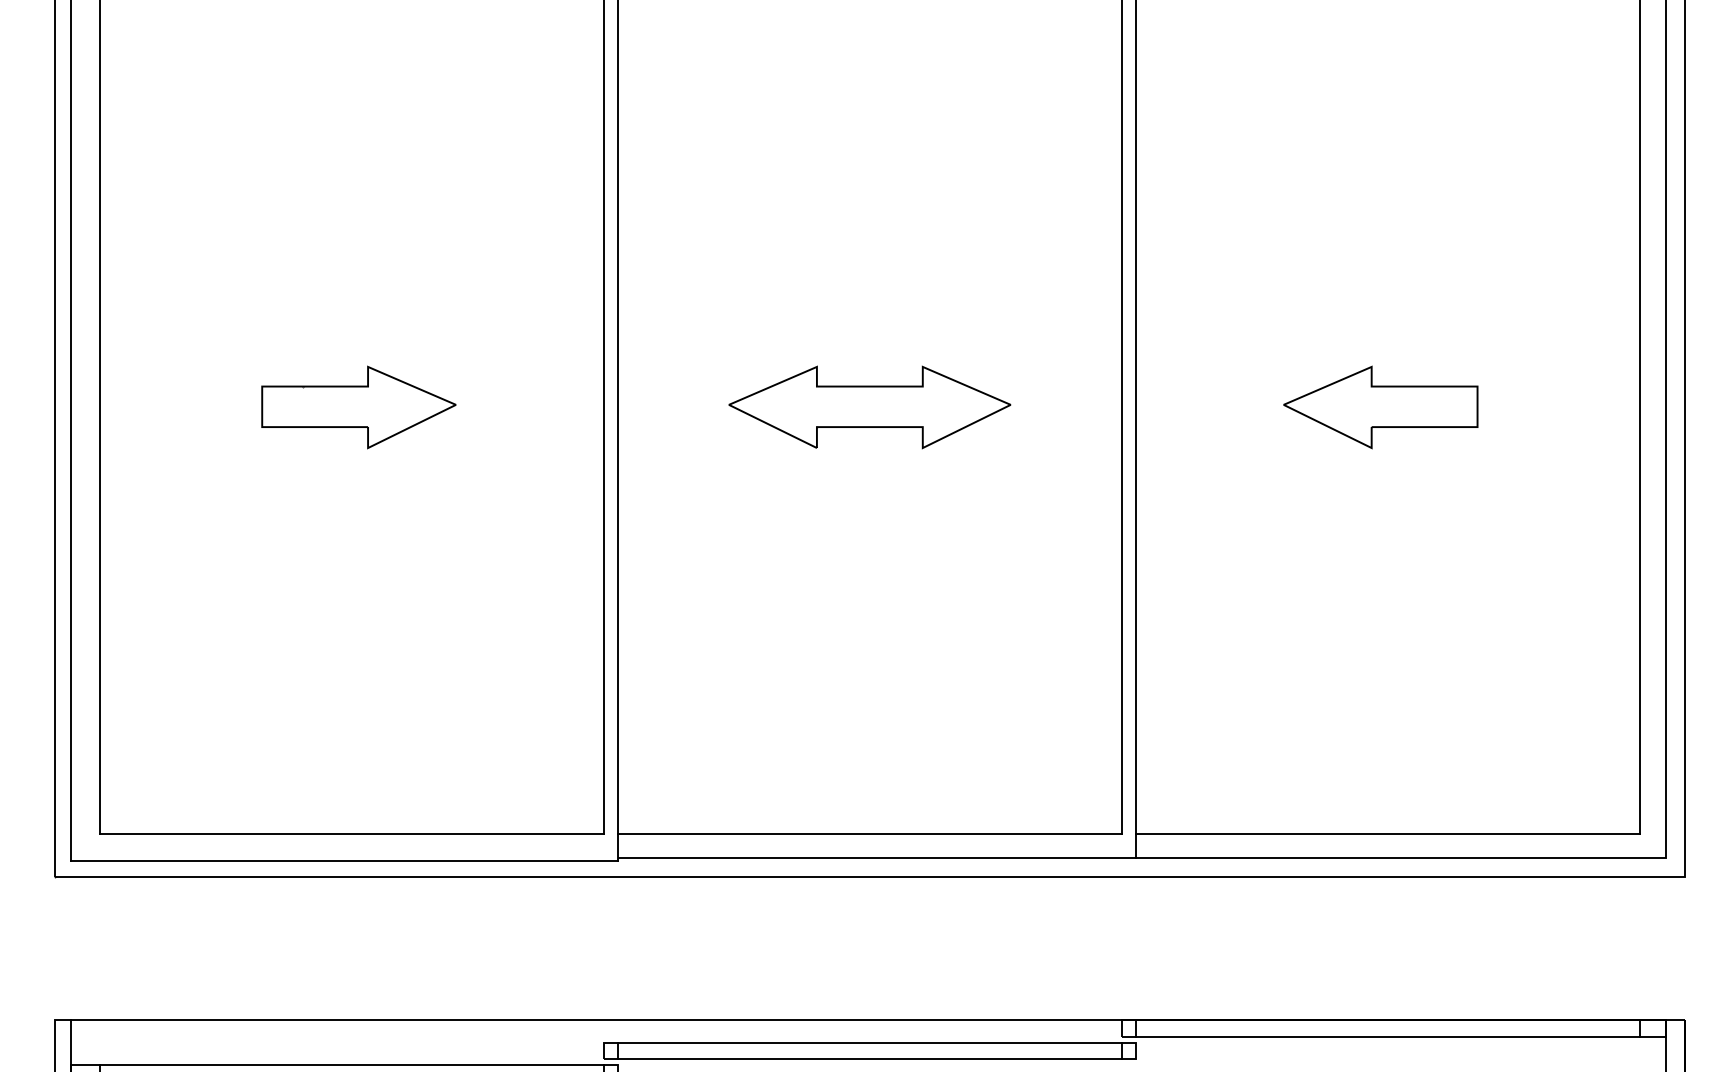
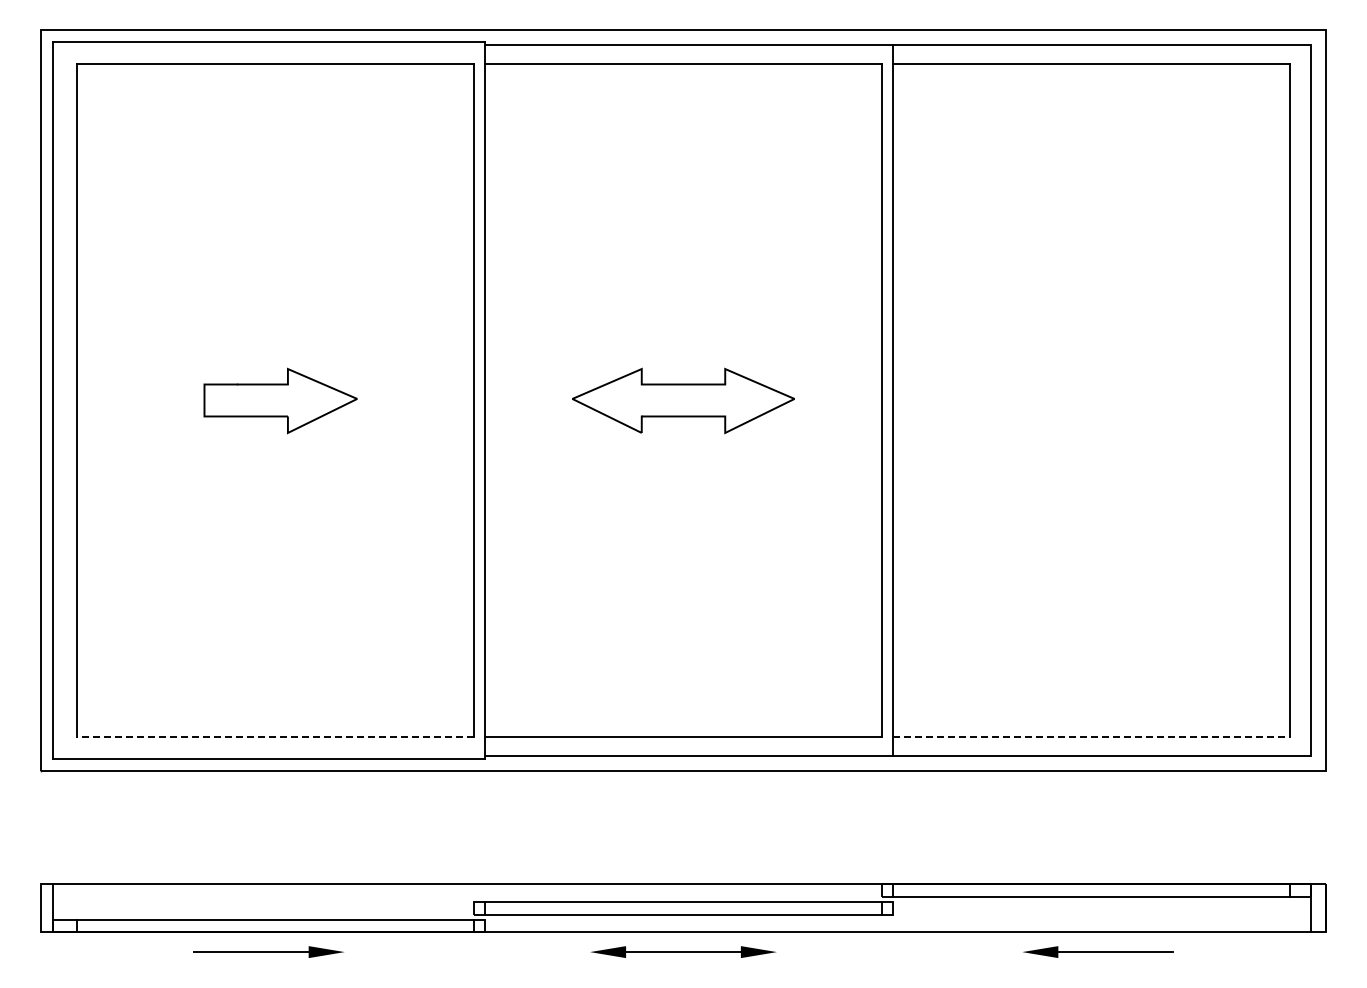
part: (1381, 406) -> (1086, 400), removed
line: (351, 834) -> (274, 737), solid -> dashed
line: (1388, 834) -> (1092, 737), solid -> dashed

